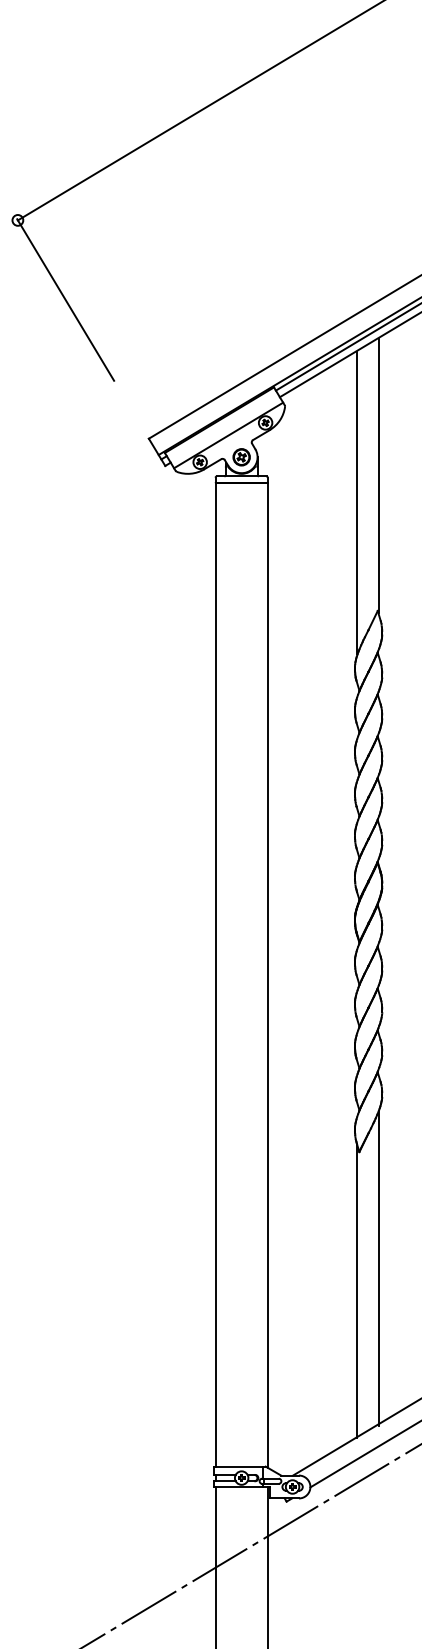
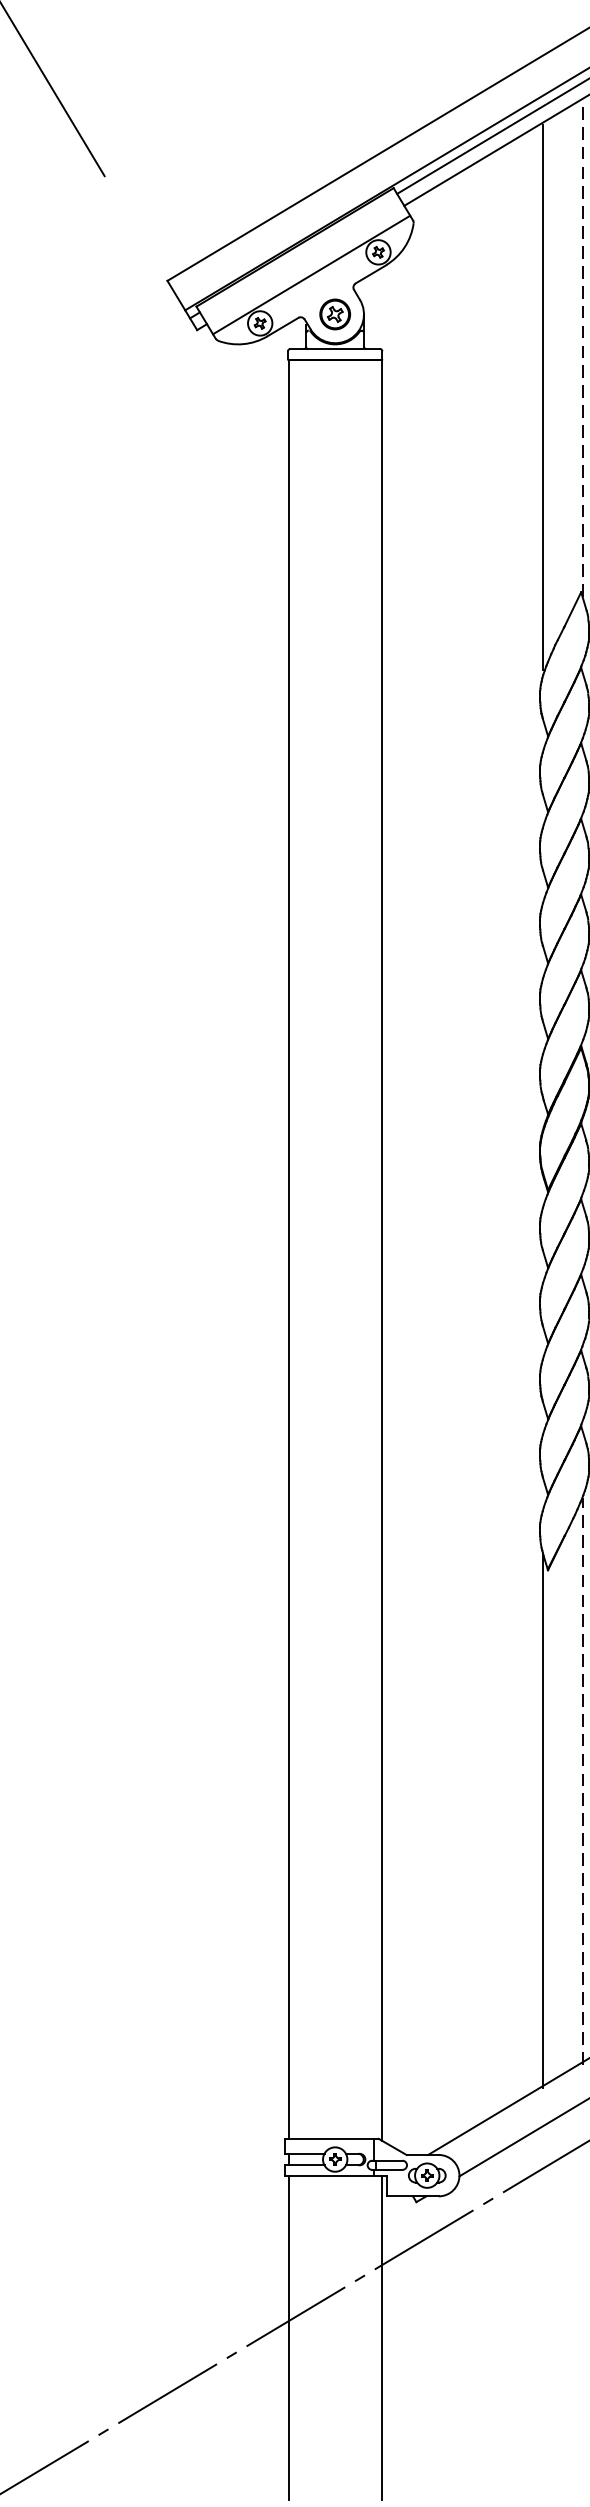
line: (378, 475) -> (582, 347), solid -> dashed
line: (378, 1268) -> (582, 1780), solid -> dashed

